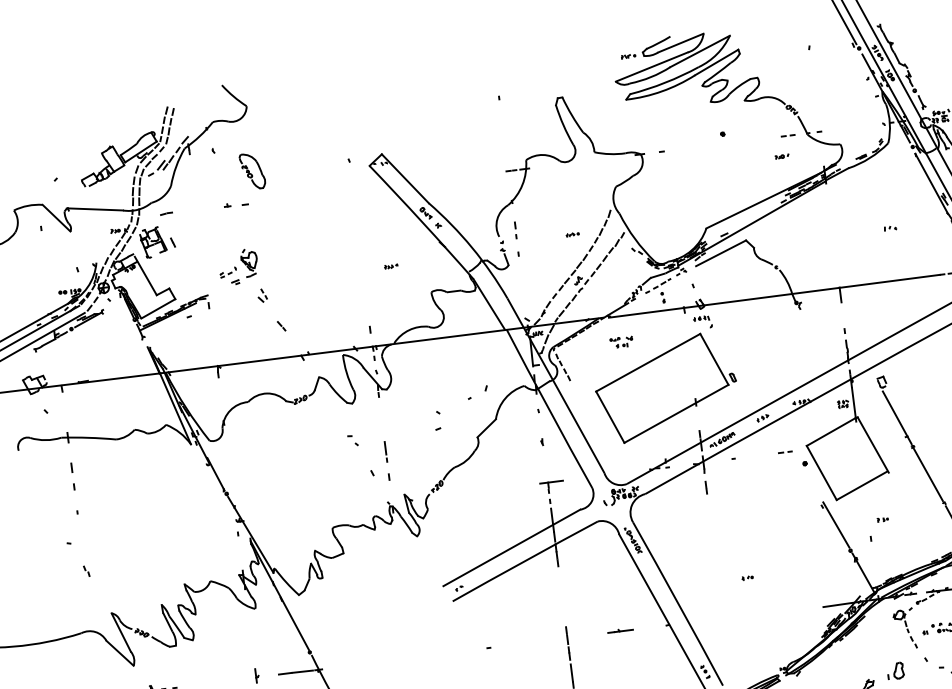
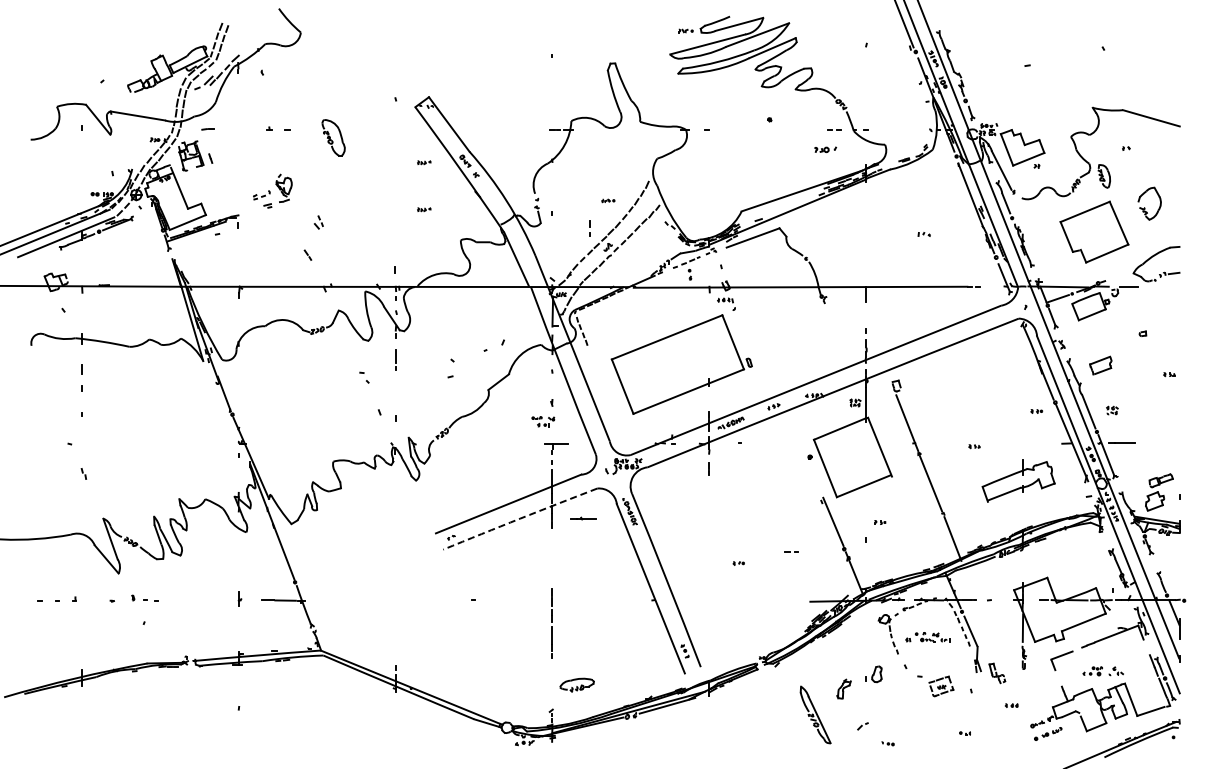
part: (781, 156) -> (825, 149), size x1.6
part: (252, 170) -> (333, 137), moved
part: (385, 219) -> (424, 162), added
line: (514, 229) -> (589, 227), moved
part: (262, 295) -> (318, 222), moved
part: (621, 342) -> (543, 421), moved
line: (385, 451) -> (395, 359), moved
line: (783, 451) -> (790, 551), moved
arc: (525, 560) -> (520, 518), solid -> dashed
part: (620, 630) -> (583, 518), moved

